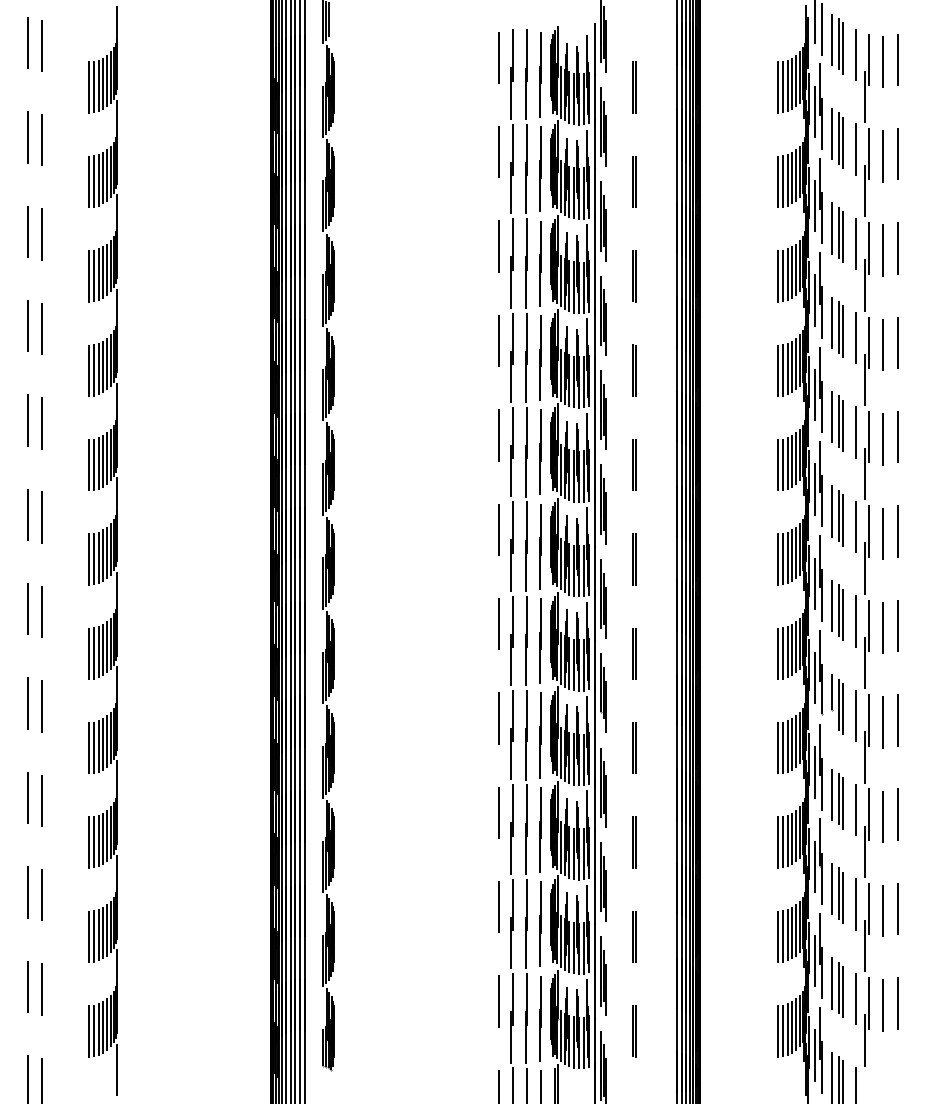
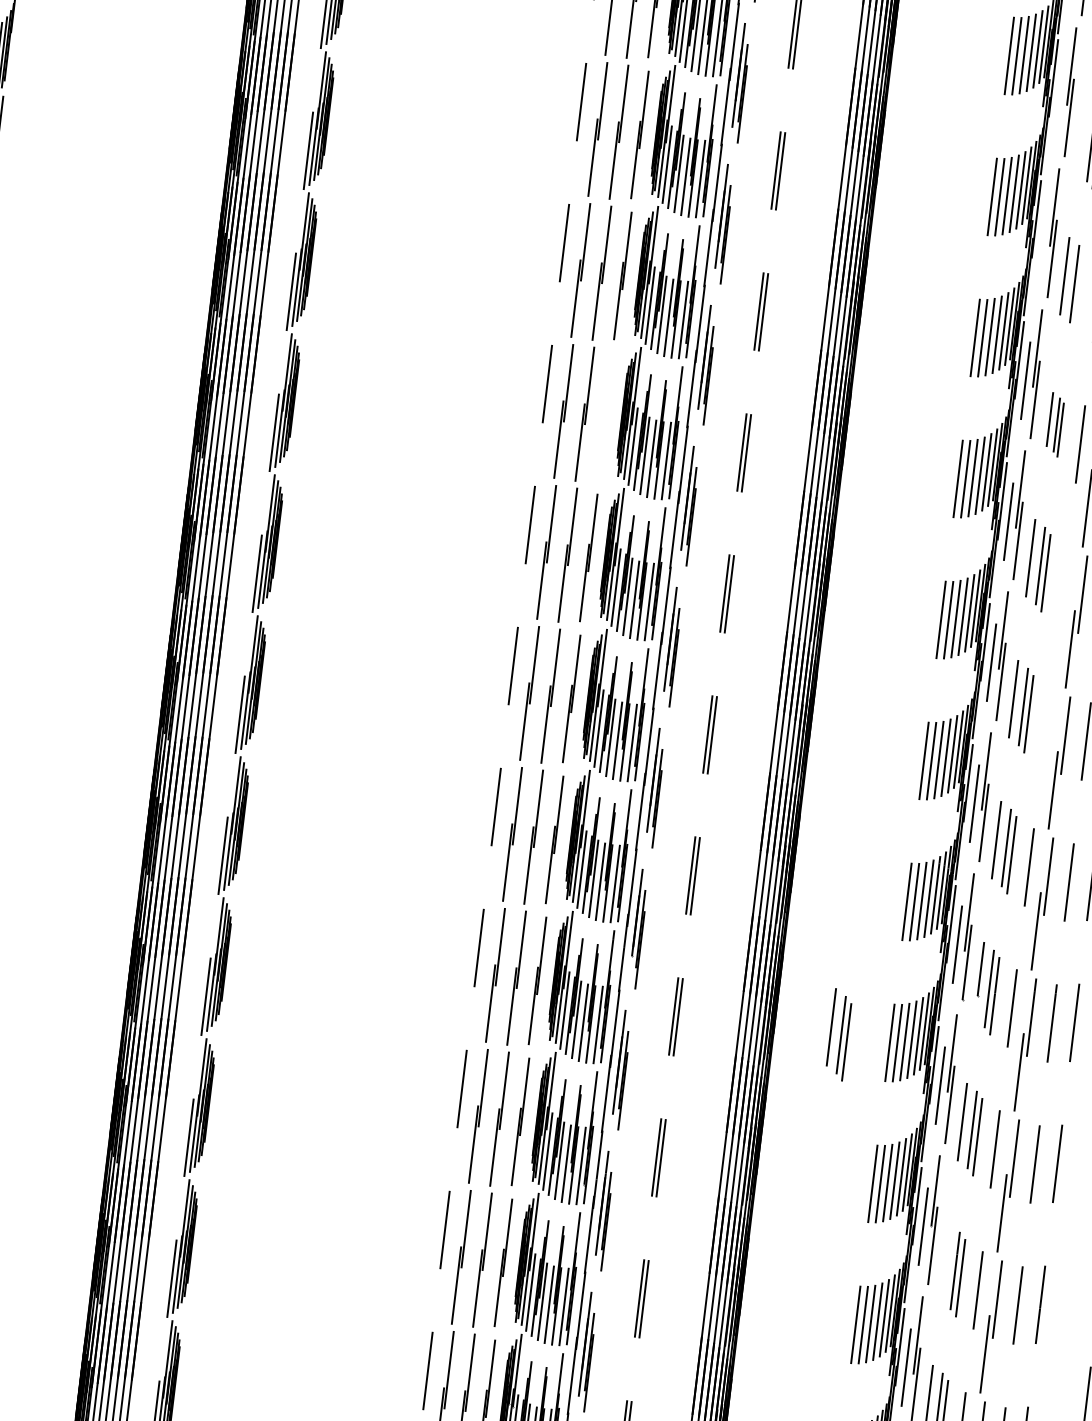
line: (814, 111) -> (1059, 98), removed
line: (831, 133) -> (1081, 134), removed
line: (814, 206) -> (1042, 240), removed
line: (843, 237) -> (1080, 291), removed
part: (837, 327) -> (1055, 425), size x0.7
line: (540, 357) -> (606, 416), removed
line: (855, 432) -> (1063, 585), removed
line: (855, 526) -> (1046, 725), removed
part: (743, 746) -> (838, 1034), added
line: (831, 888) -> (944, 1262), removed

